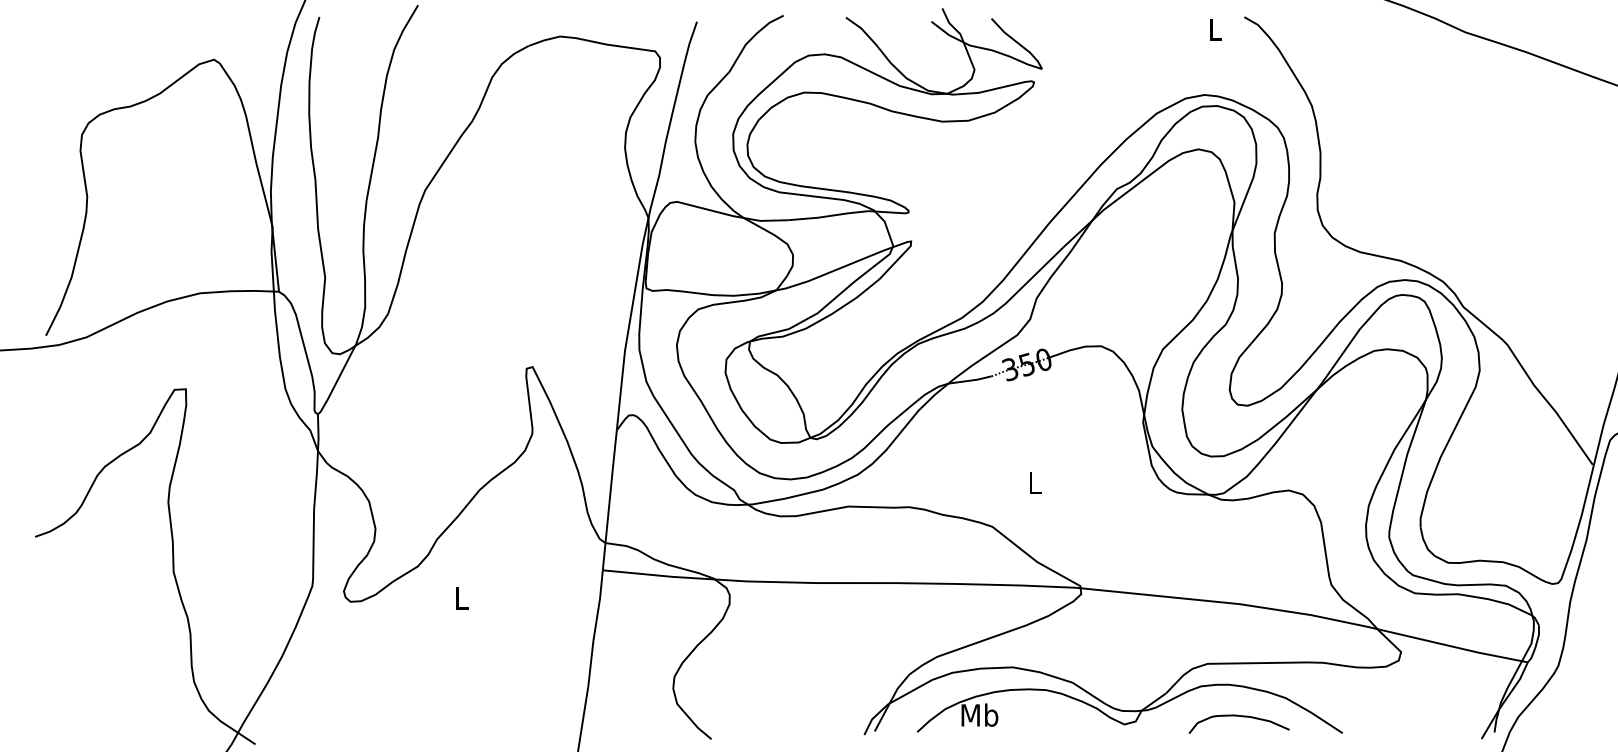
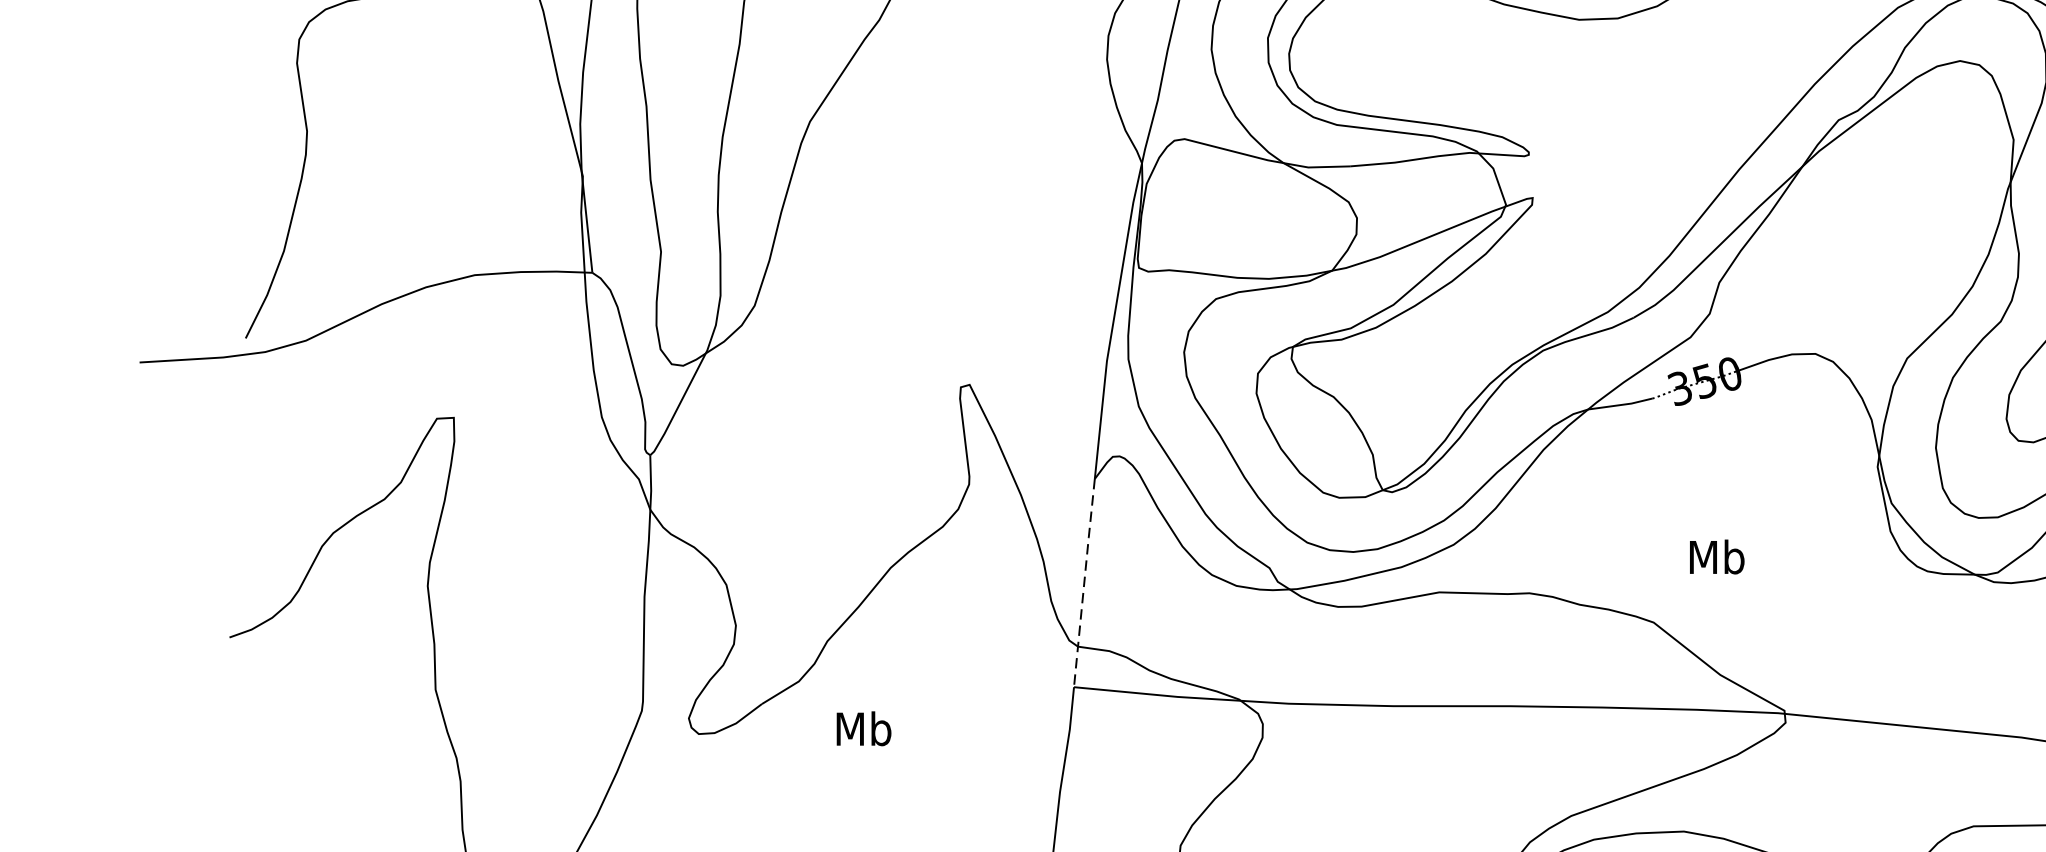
text: (1034, 482) -> (1716, 556), L -> Mb
line: (609, 500) -> (1083, 583), solid -> dashed
text: (461, 597) -> (863, 727), L -> Mb

